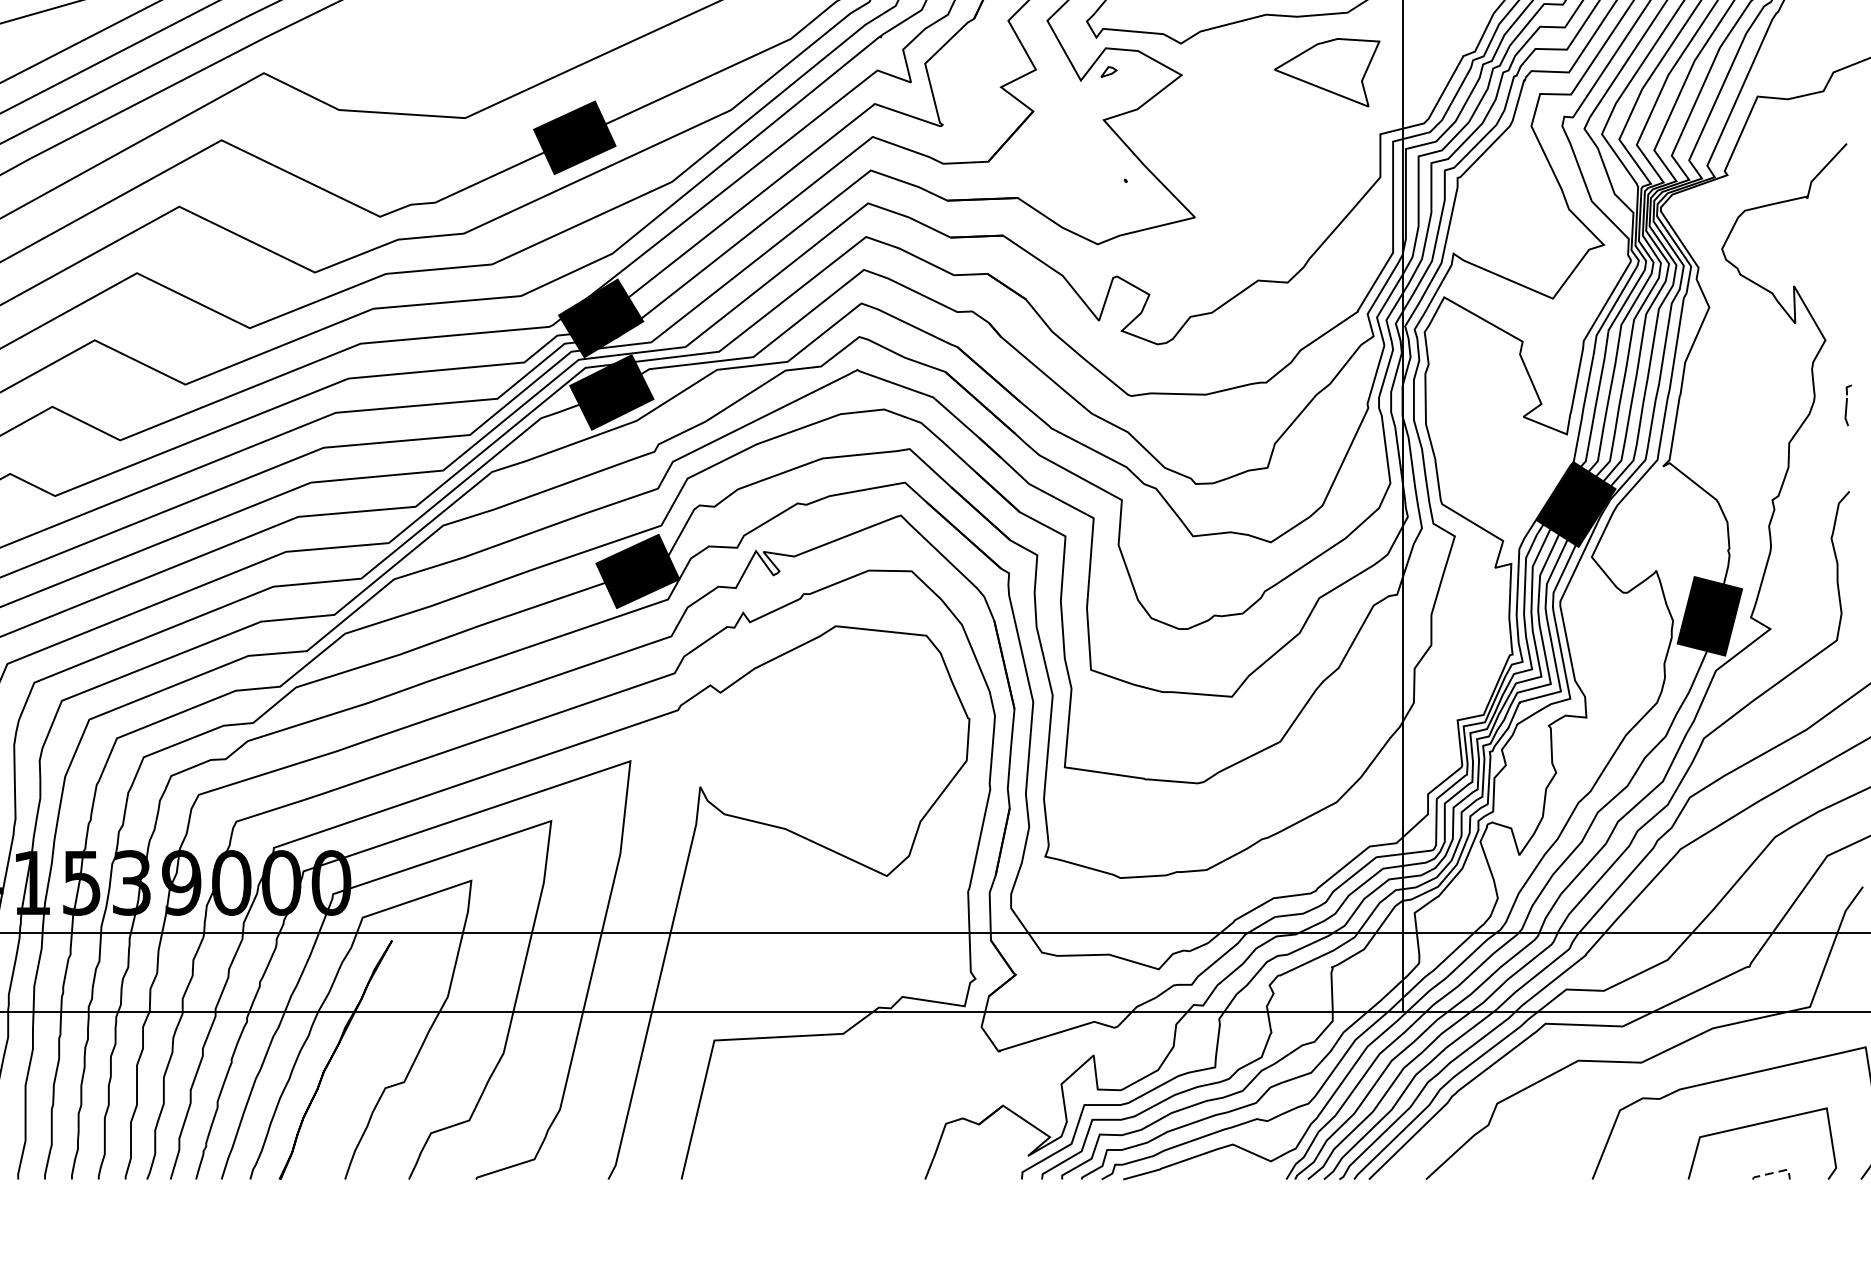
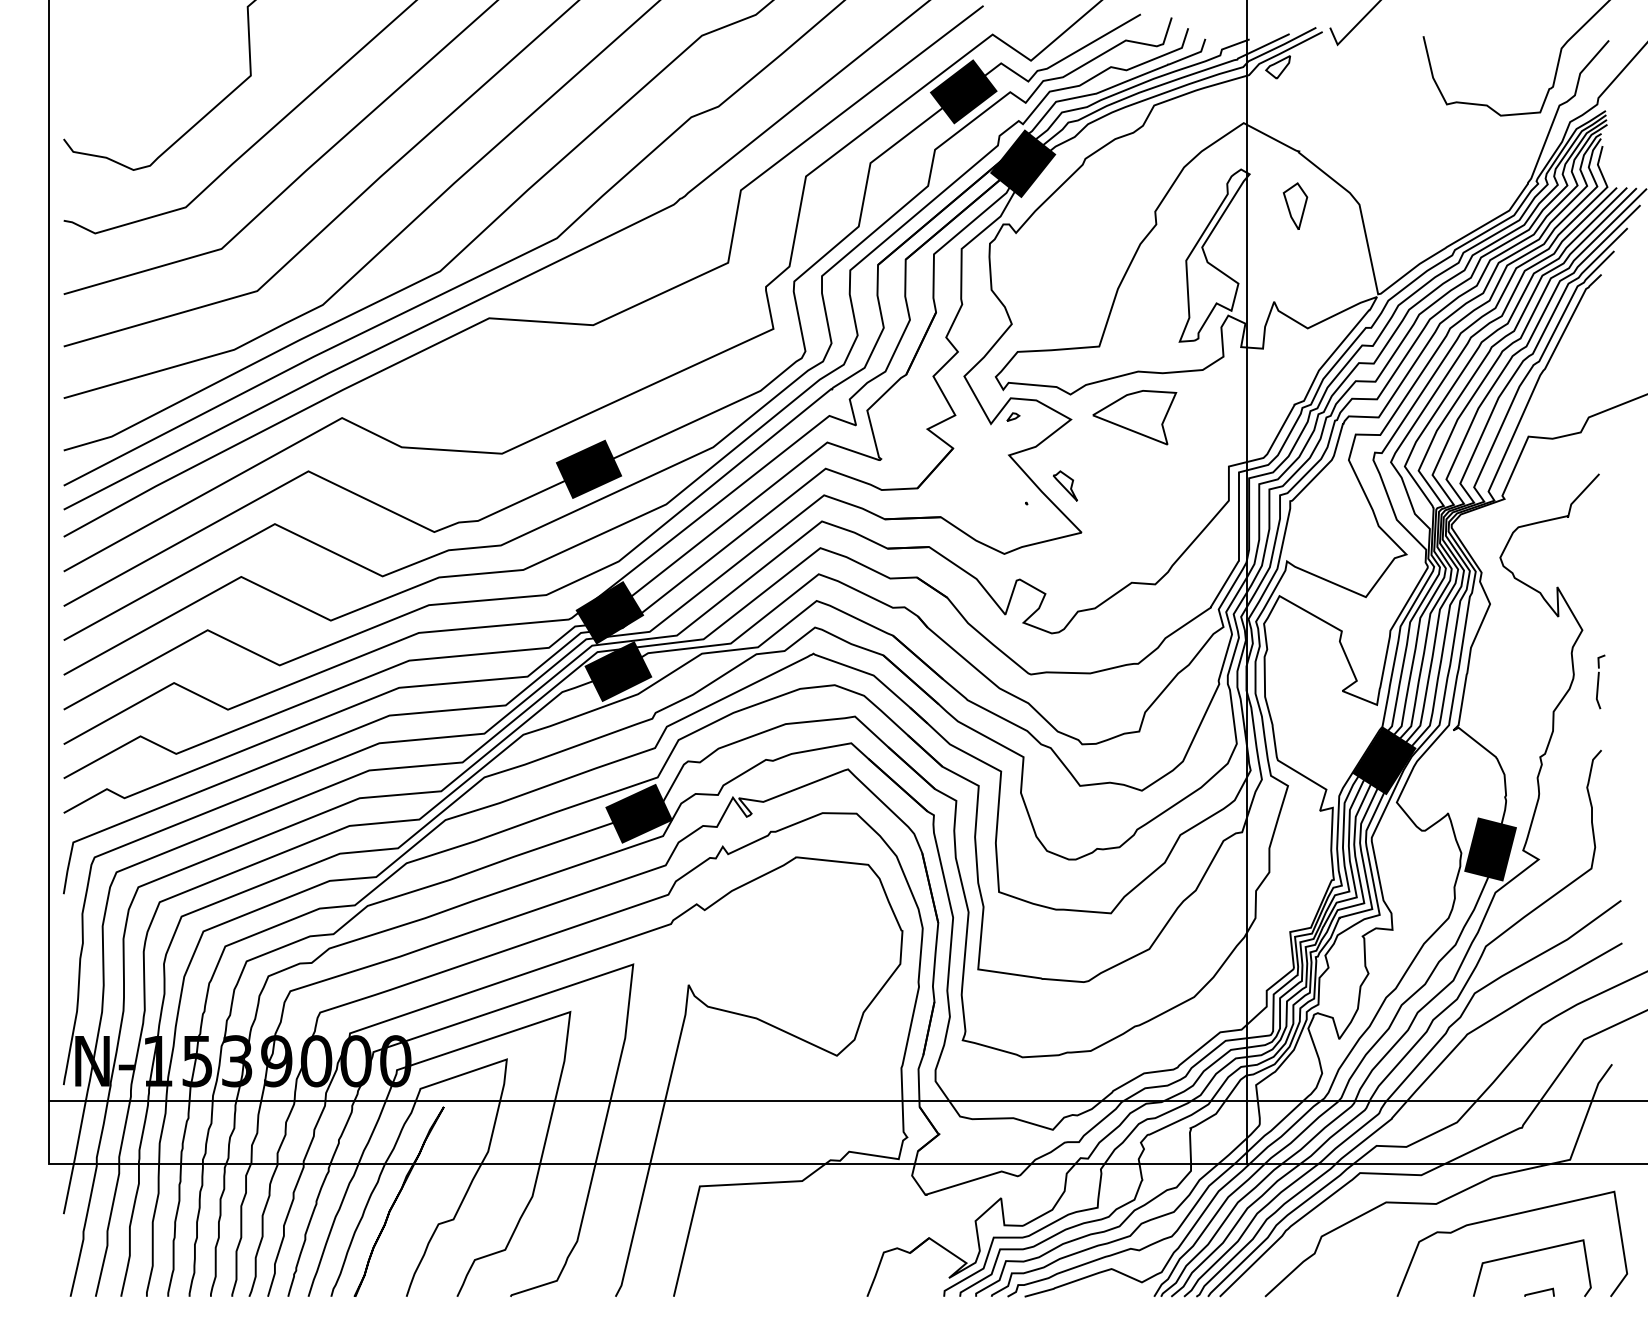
part: (1327, 72) -> (1134, 417), moved
part: (1174, 158) -> (1065, 485), added
part: (1848, 404) -> (1600, 681), size x1.67
line: (1775, 1172) -> (1542, 1291), dashed -> solid

